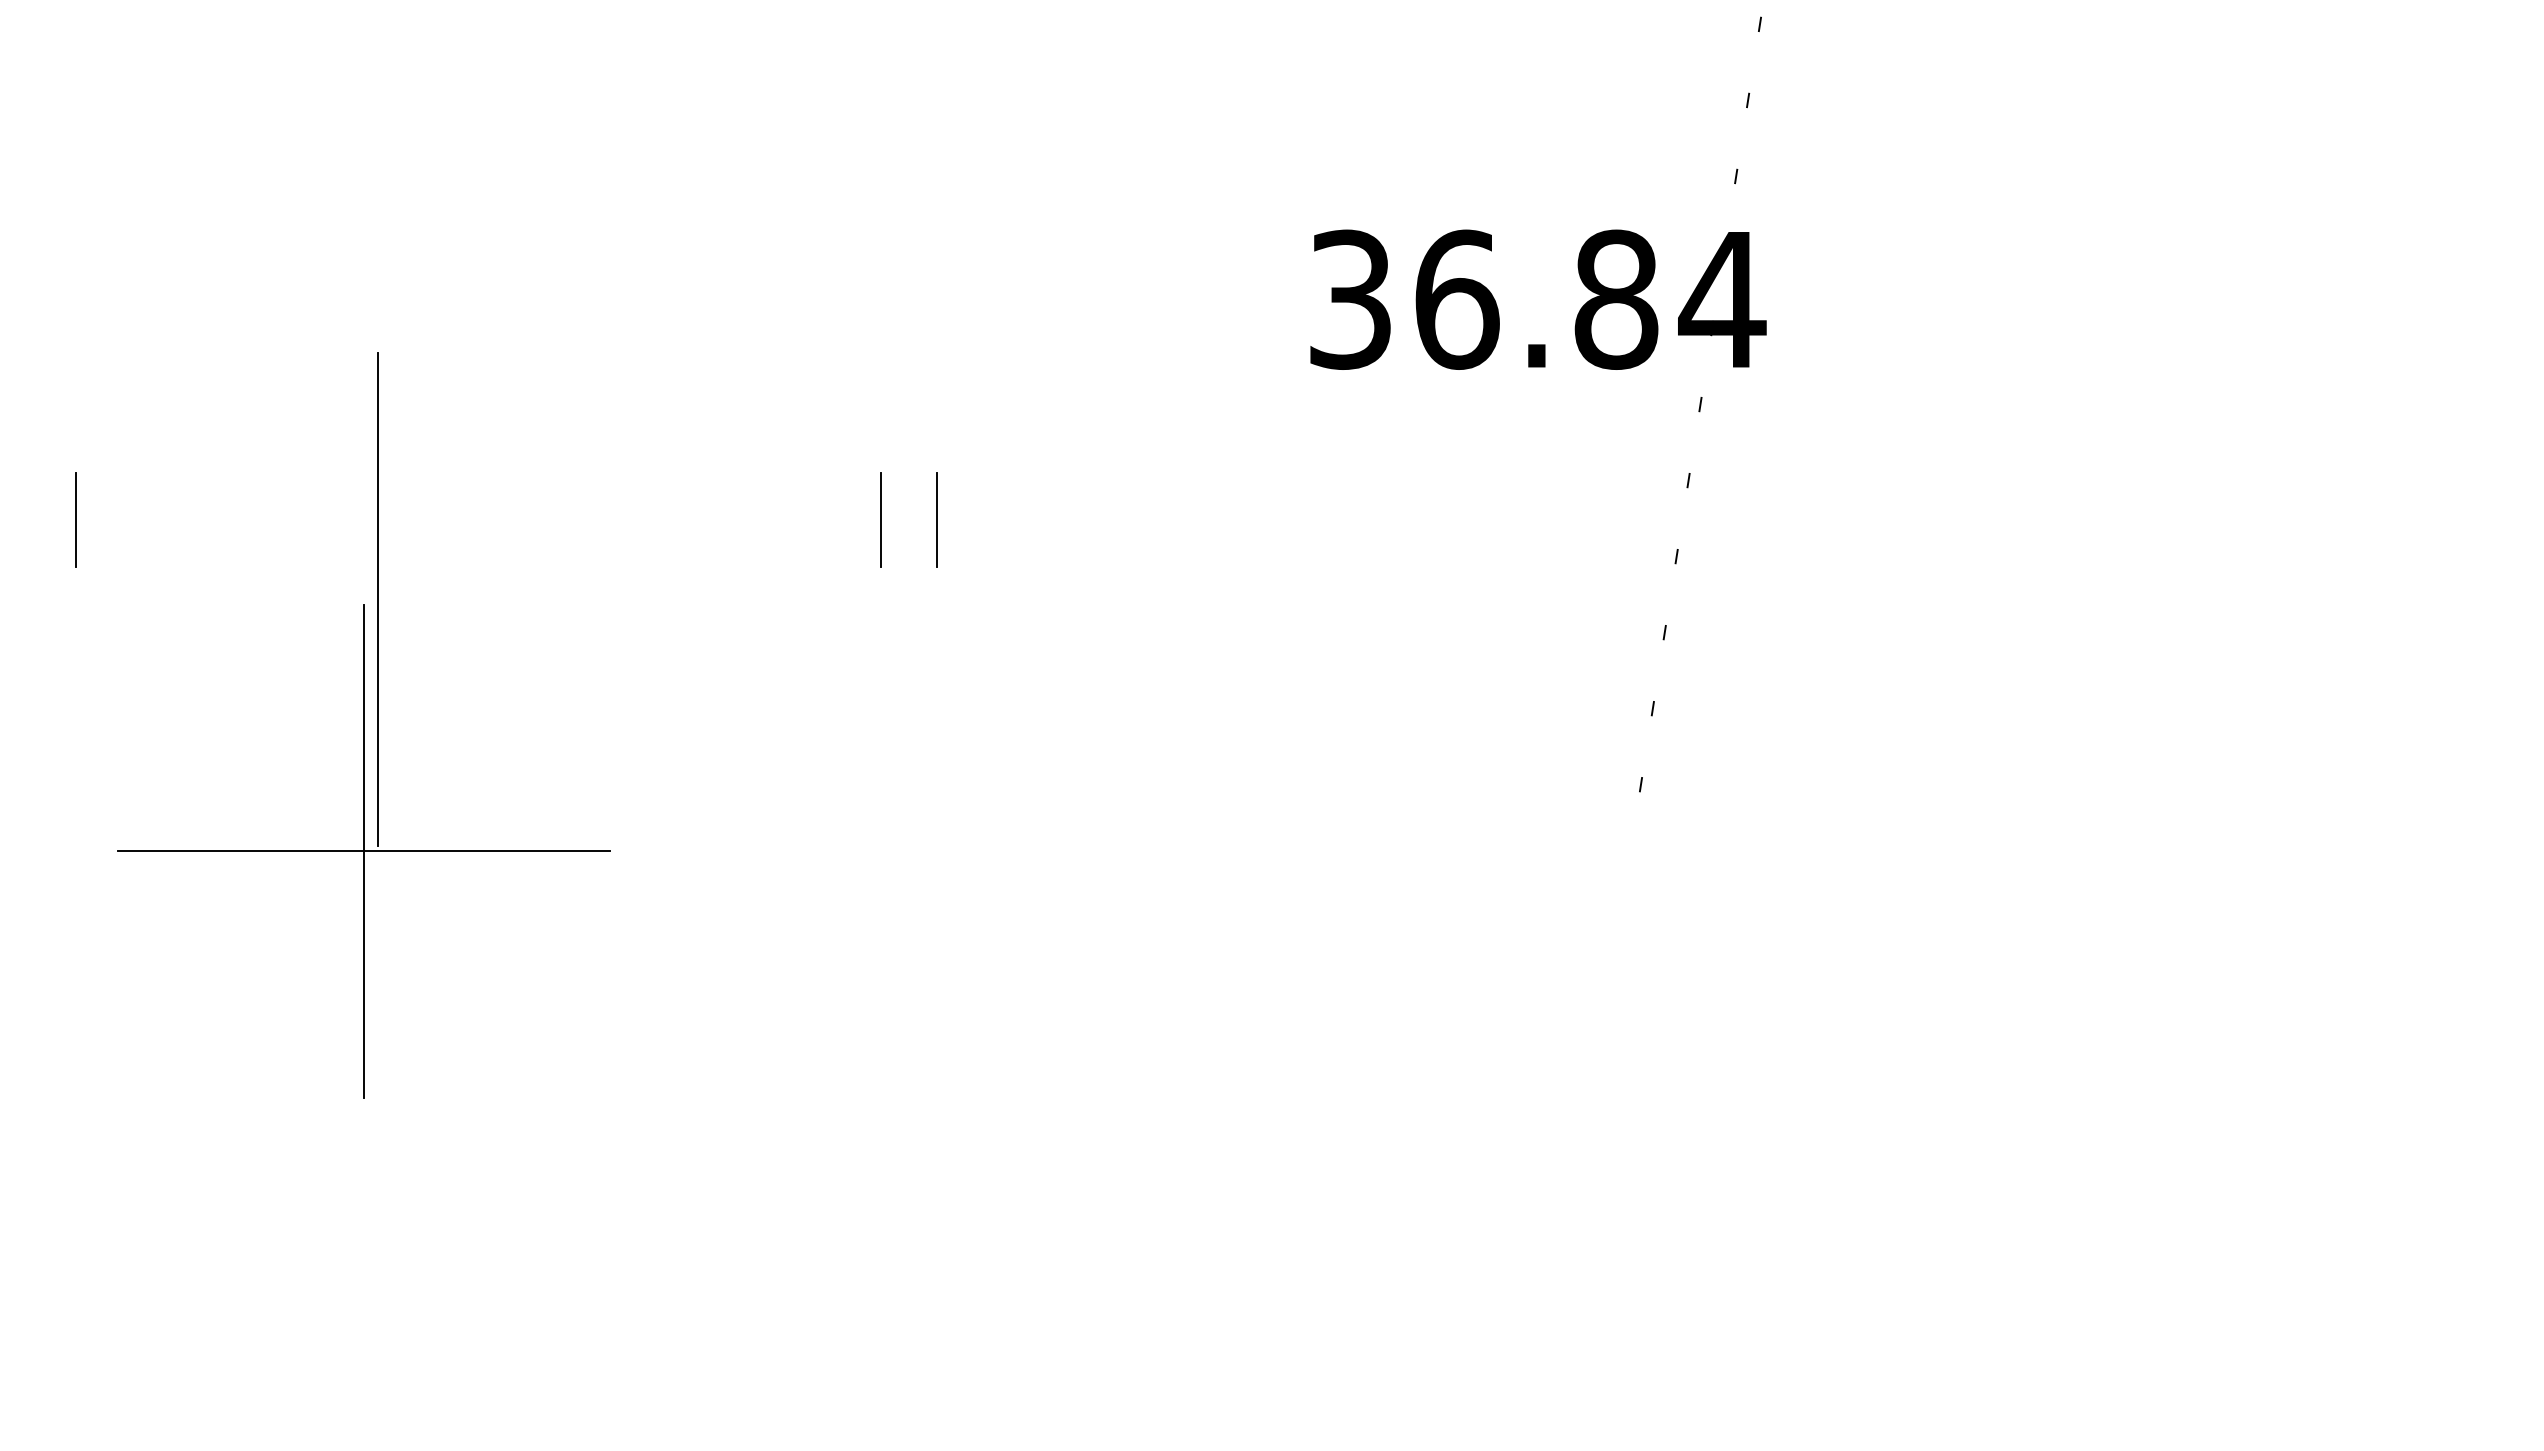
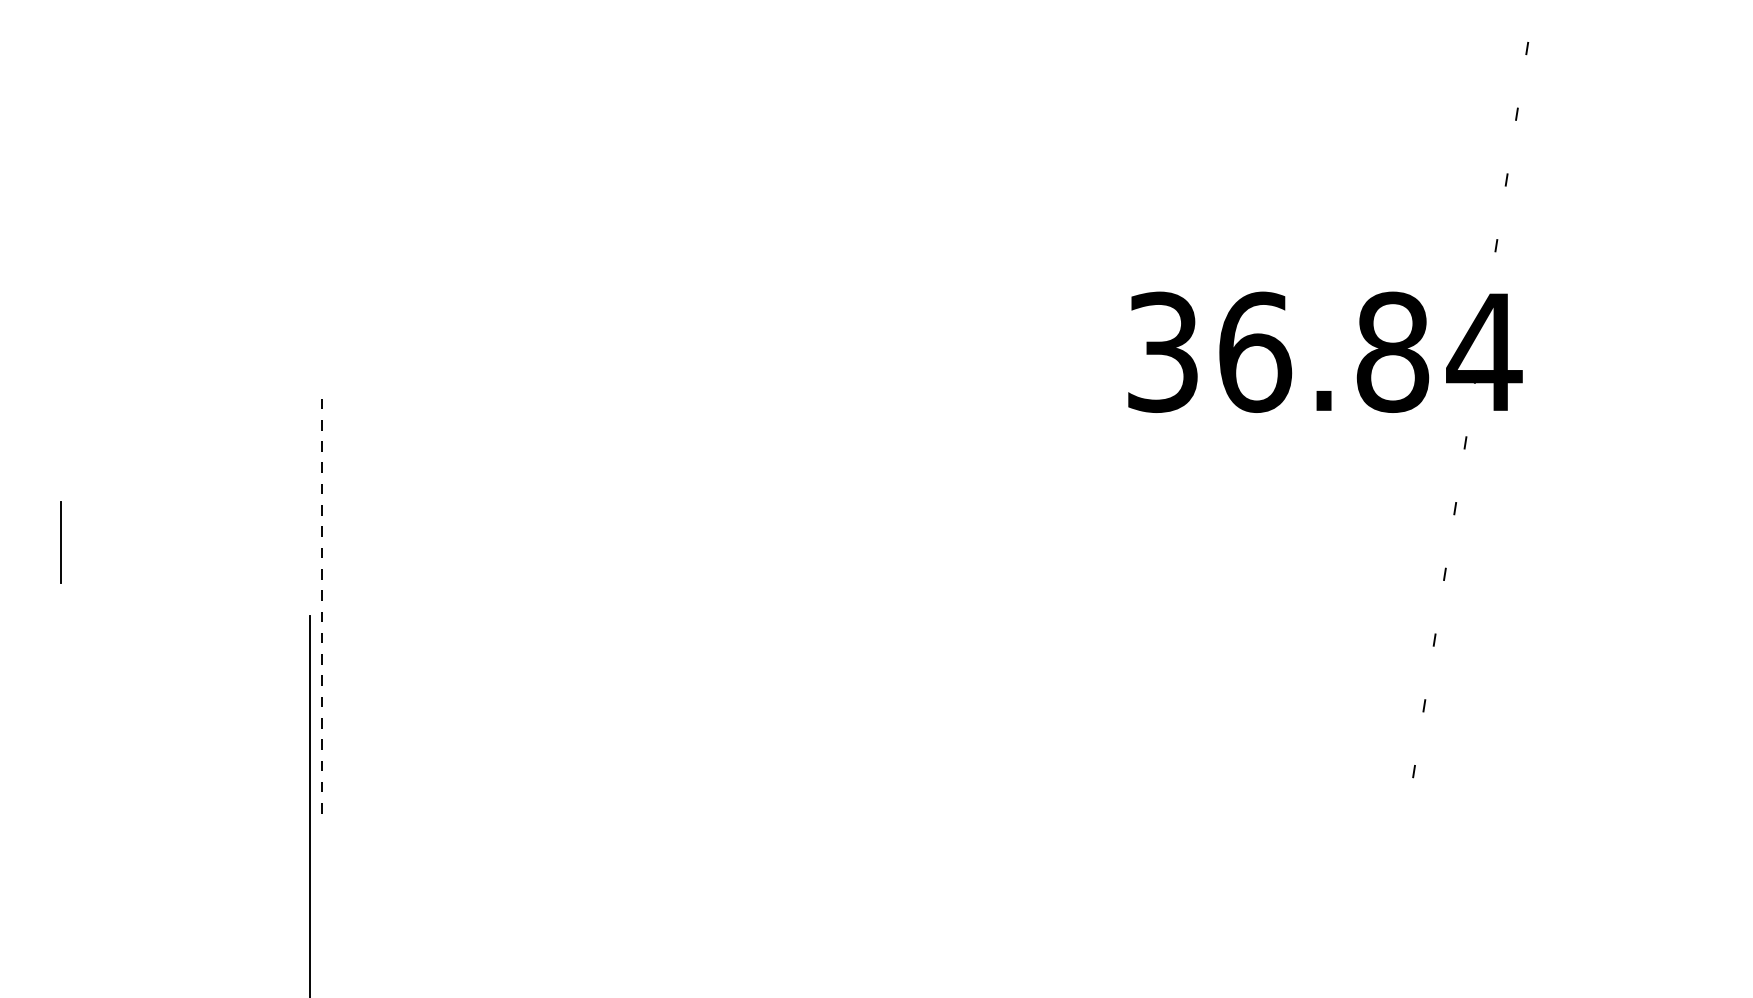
line: (880, 519) -> (756, 542), removed
line: (936, 519) -> (804, 542), removed
line: (378, 600) -> (322, 612), solid -> dashed
line: (363, 851) -> (309, 829), removed

